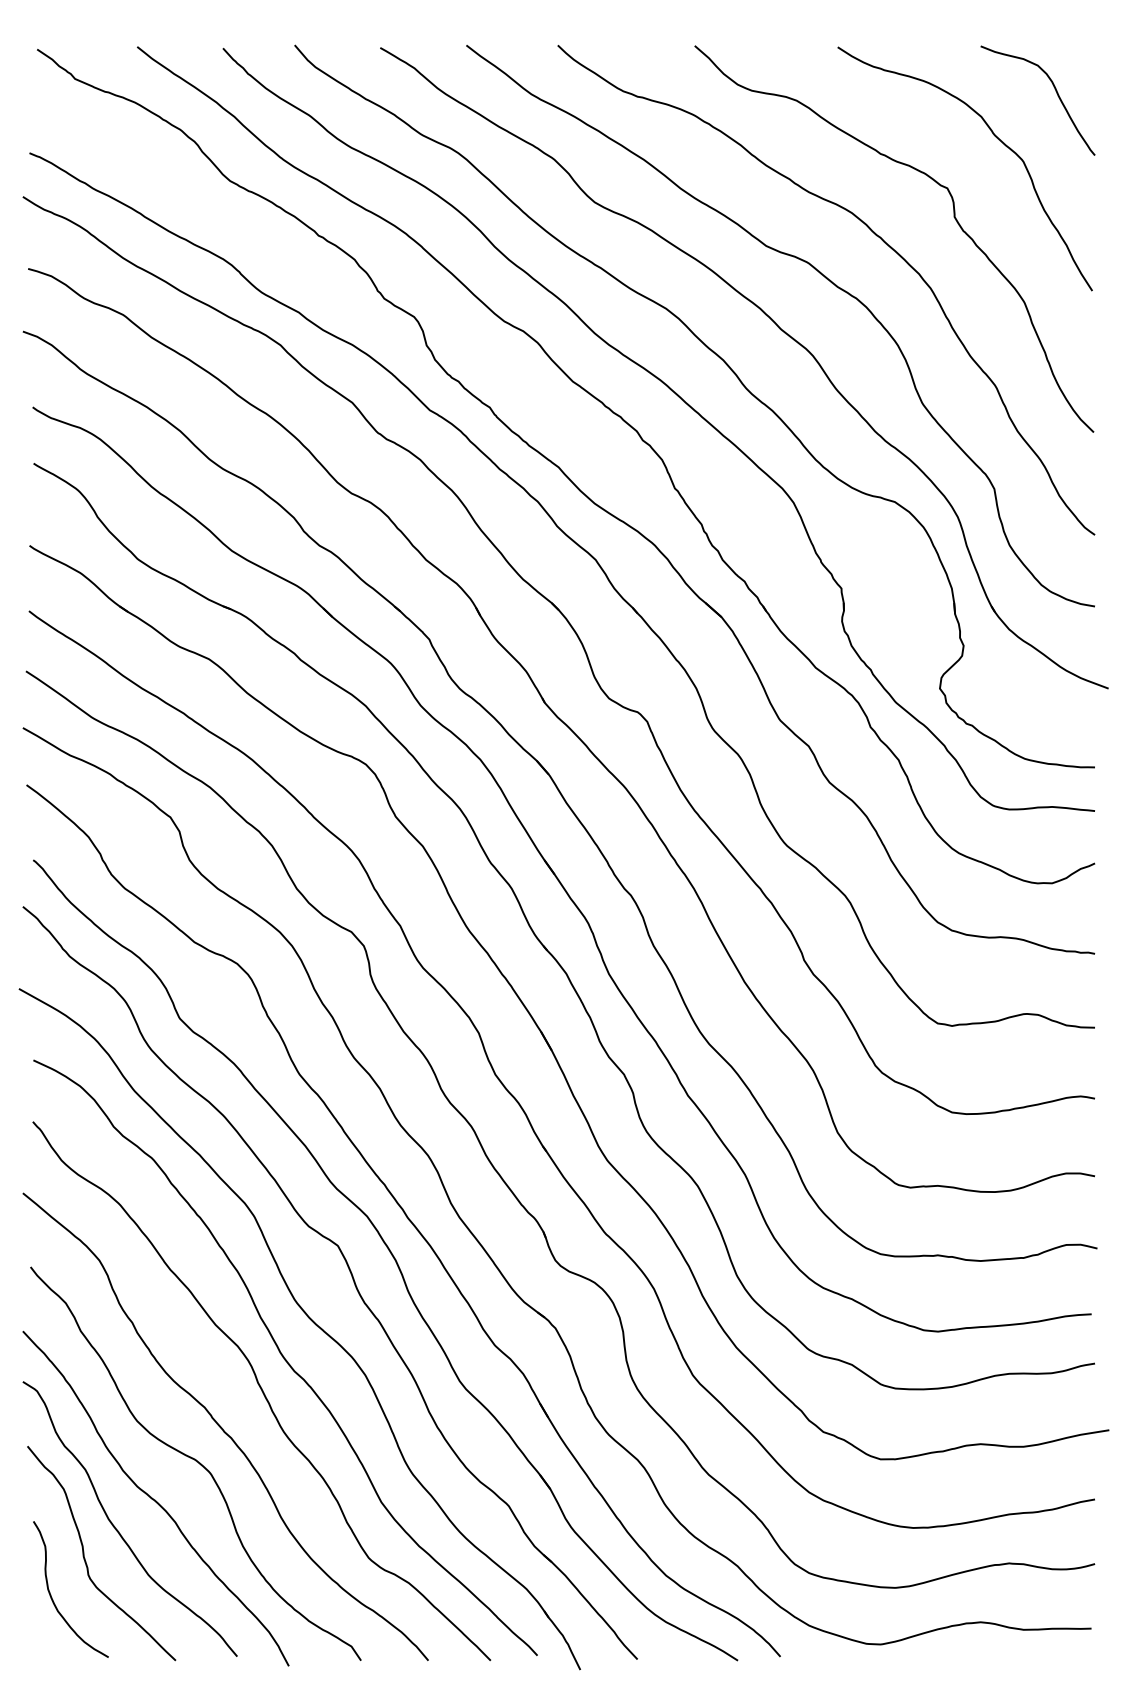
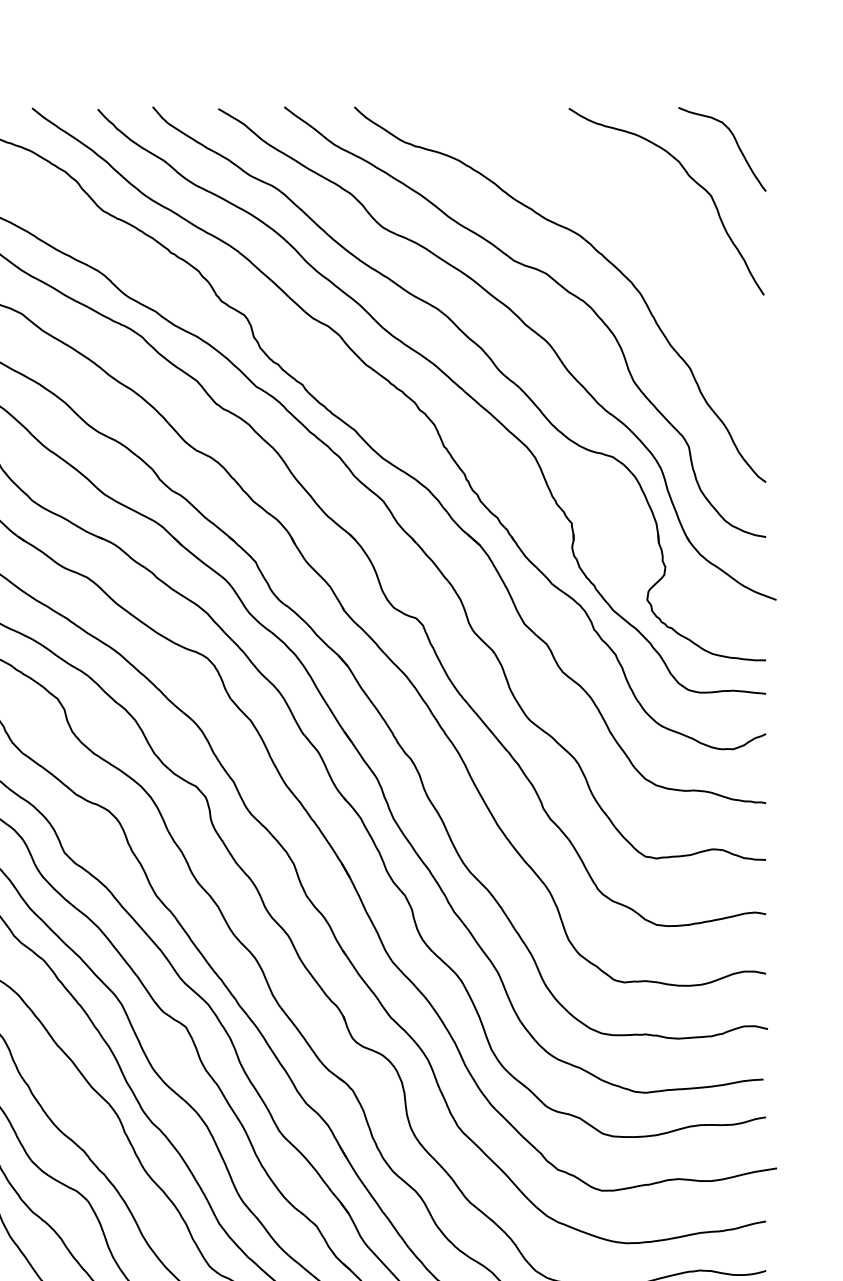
curve: (953, 217) -> (657, 238), removed

